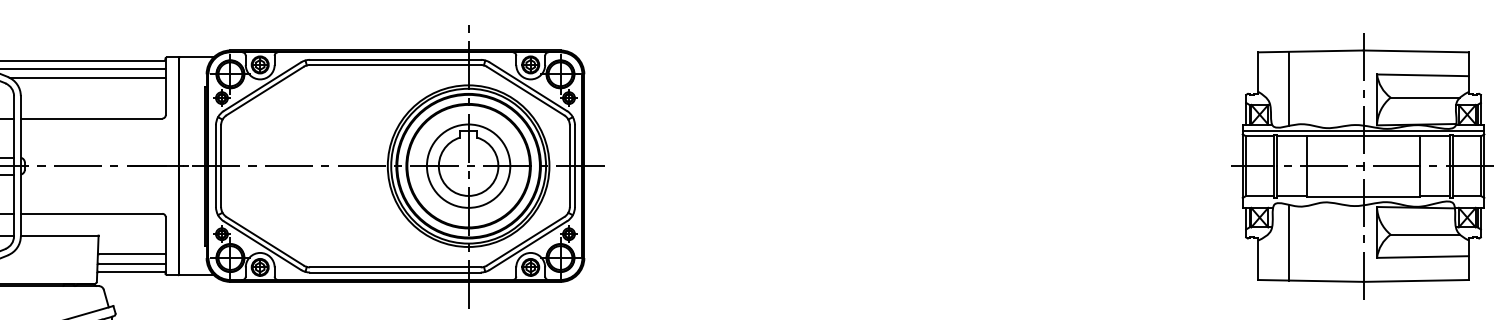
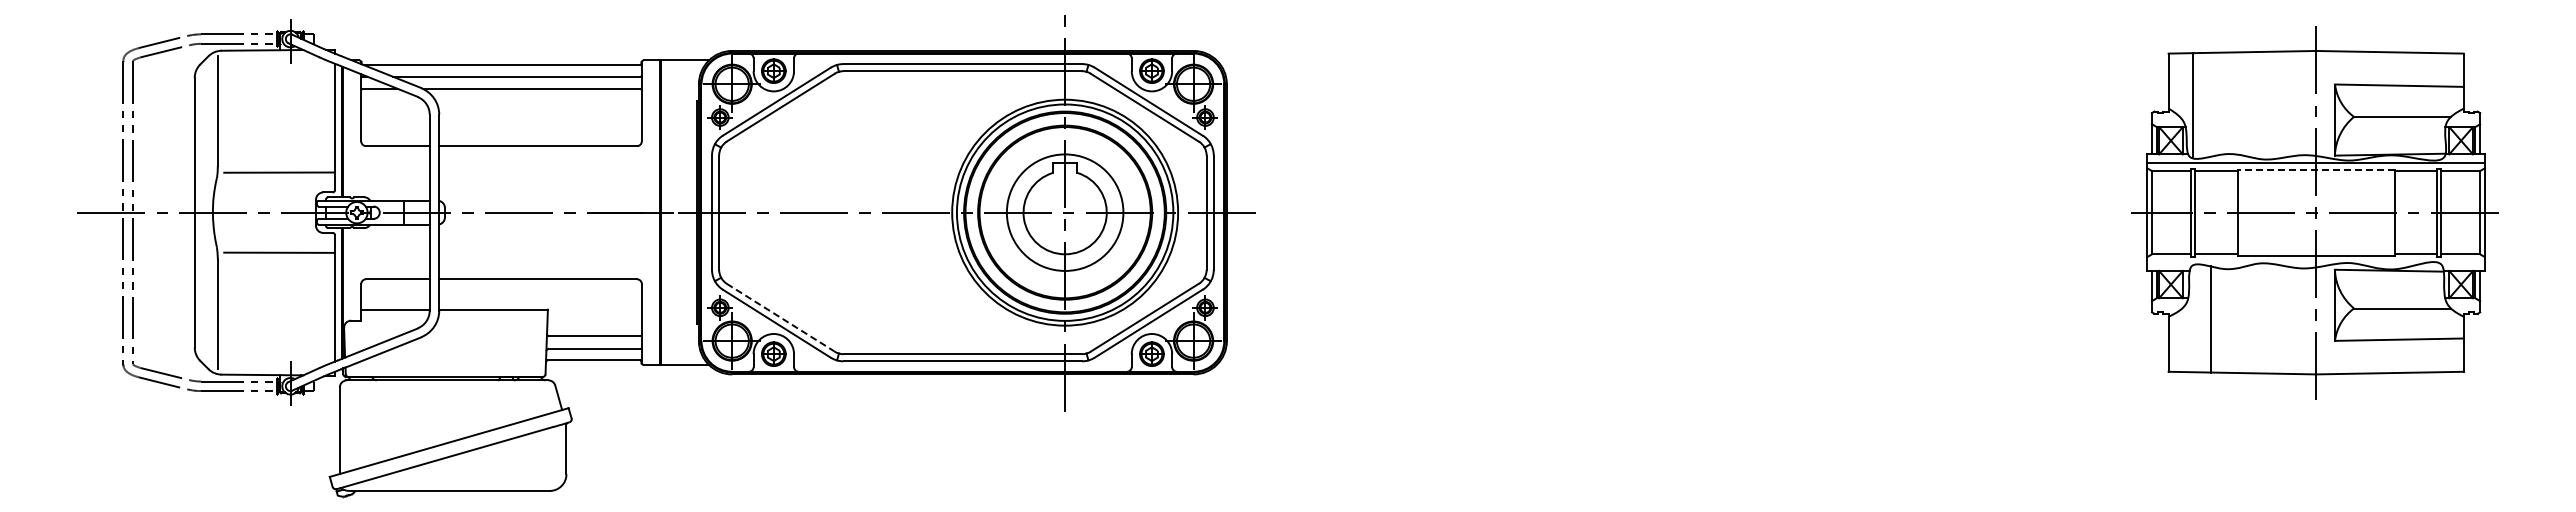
line: (1288, 88) -> (2193, 104), moved
line: (1363, 135) -> (2315, 169), solid -> dashed
line: (264, 241) -> (780, 317), solid -> dashed

